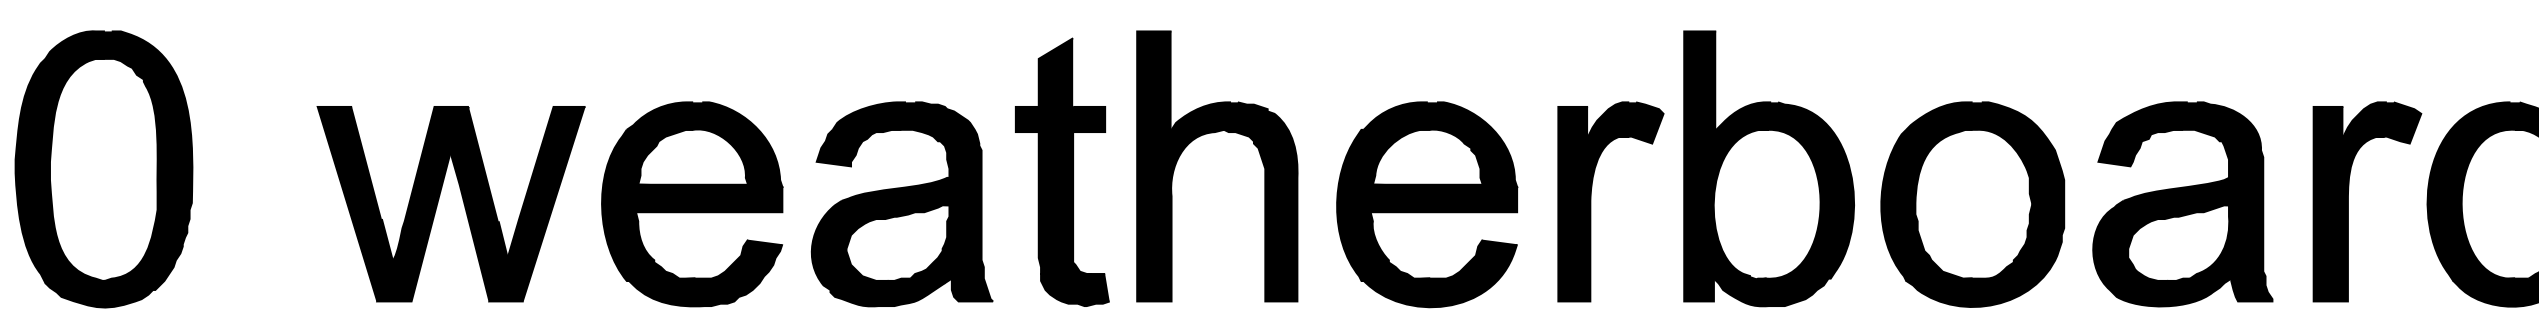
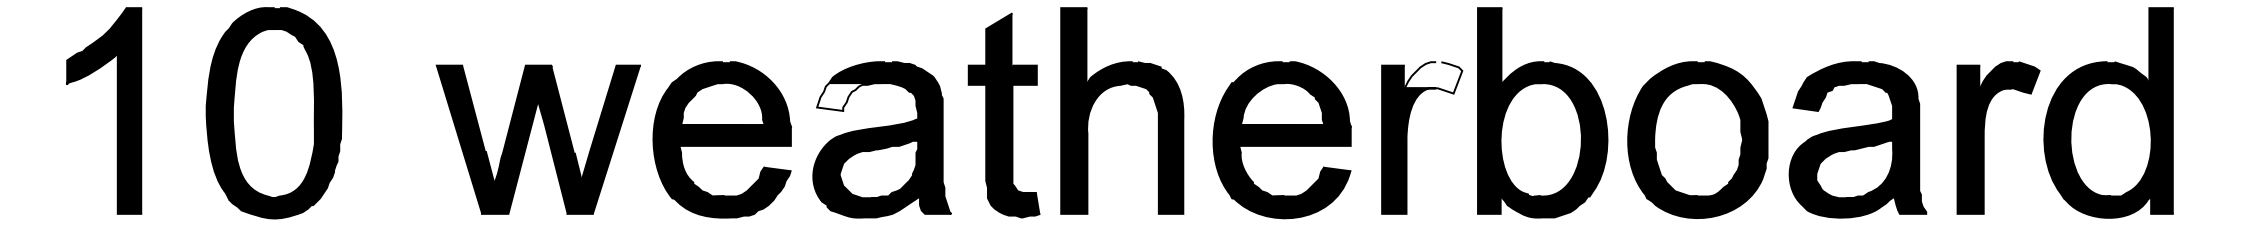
fill: (1625, 122) -> (1433, 77), removed
fill: (859, 147) -> (849, 96), removed

